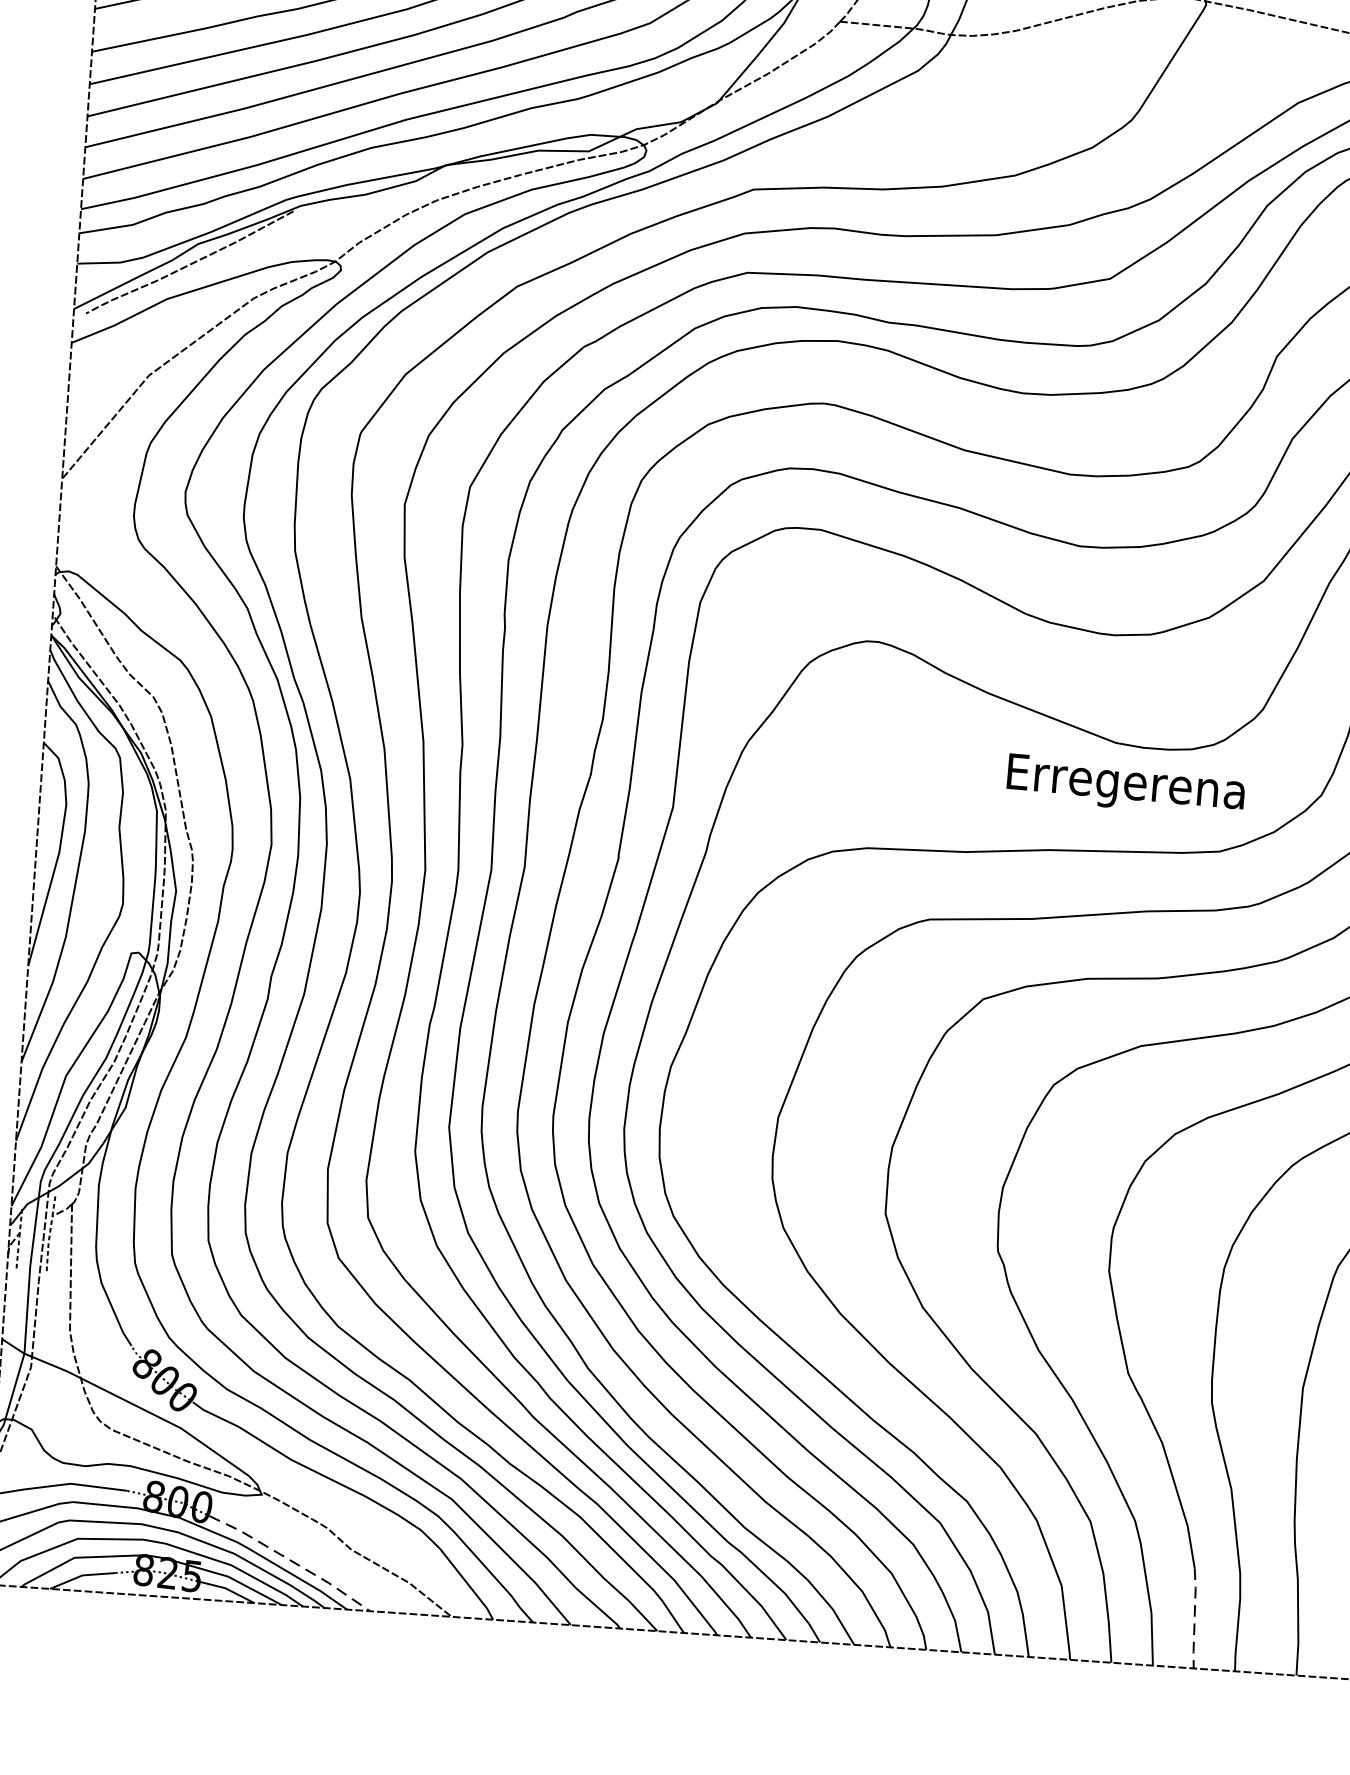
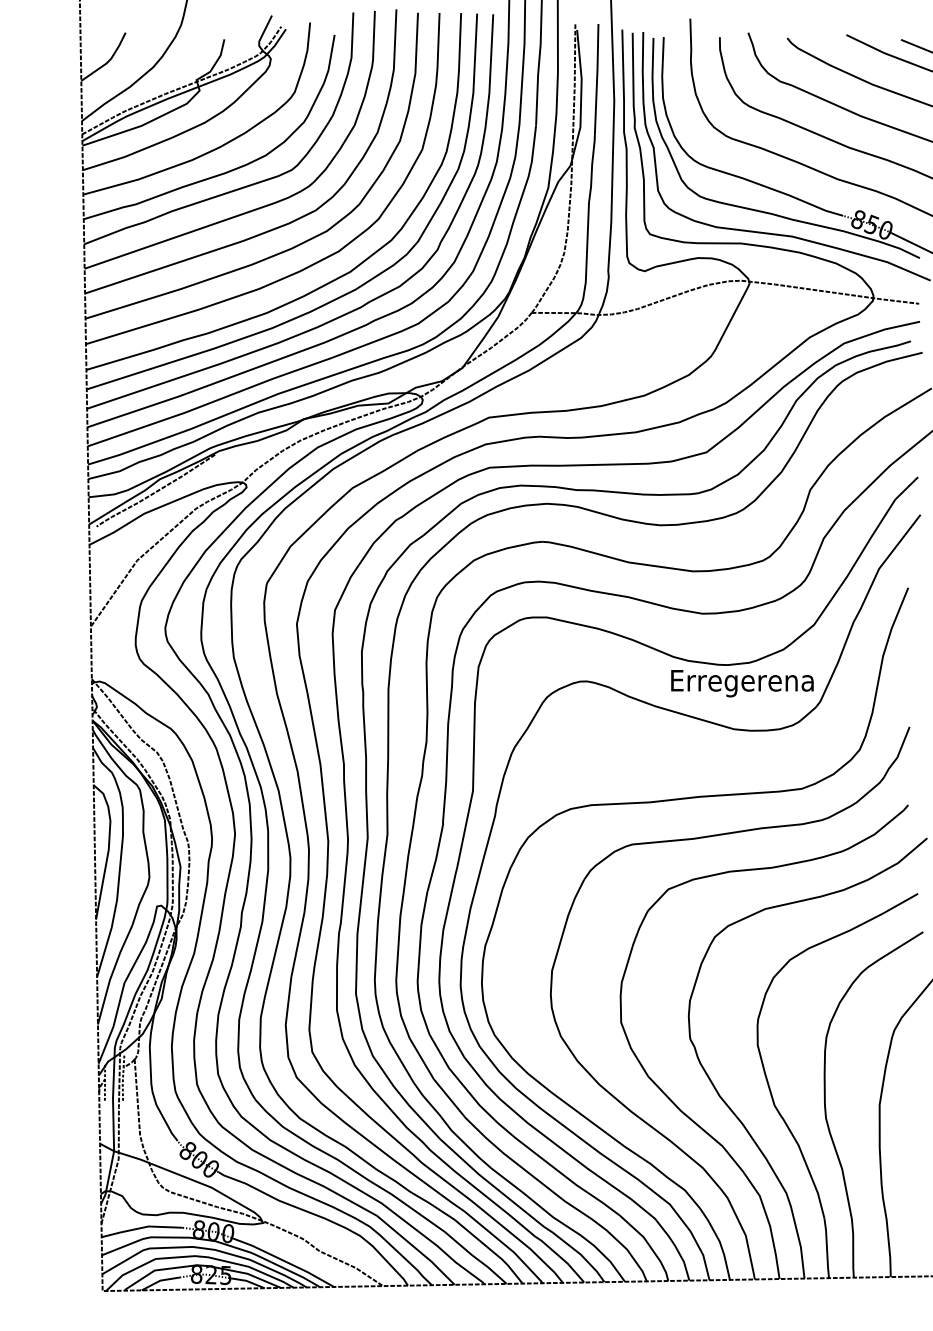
text: (1126, 785) -> (742, 683), moved
line: (291, 1561) -> (284, 1261), dashed -> solid
line: (1193, 1618) -> (826, 1248), dashed -> solid

